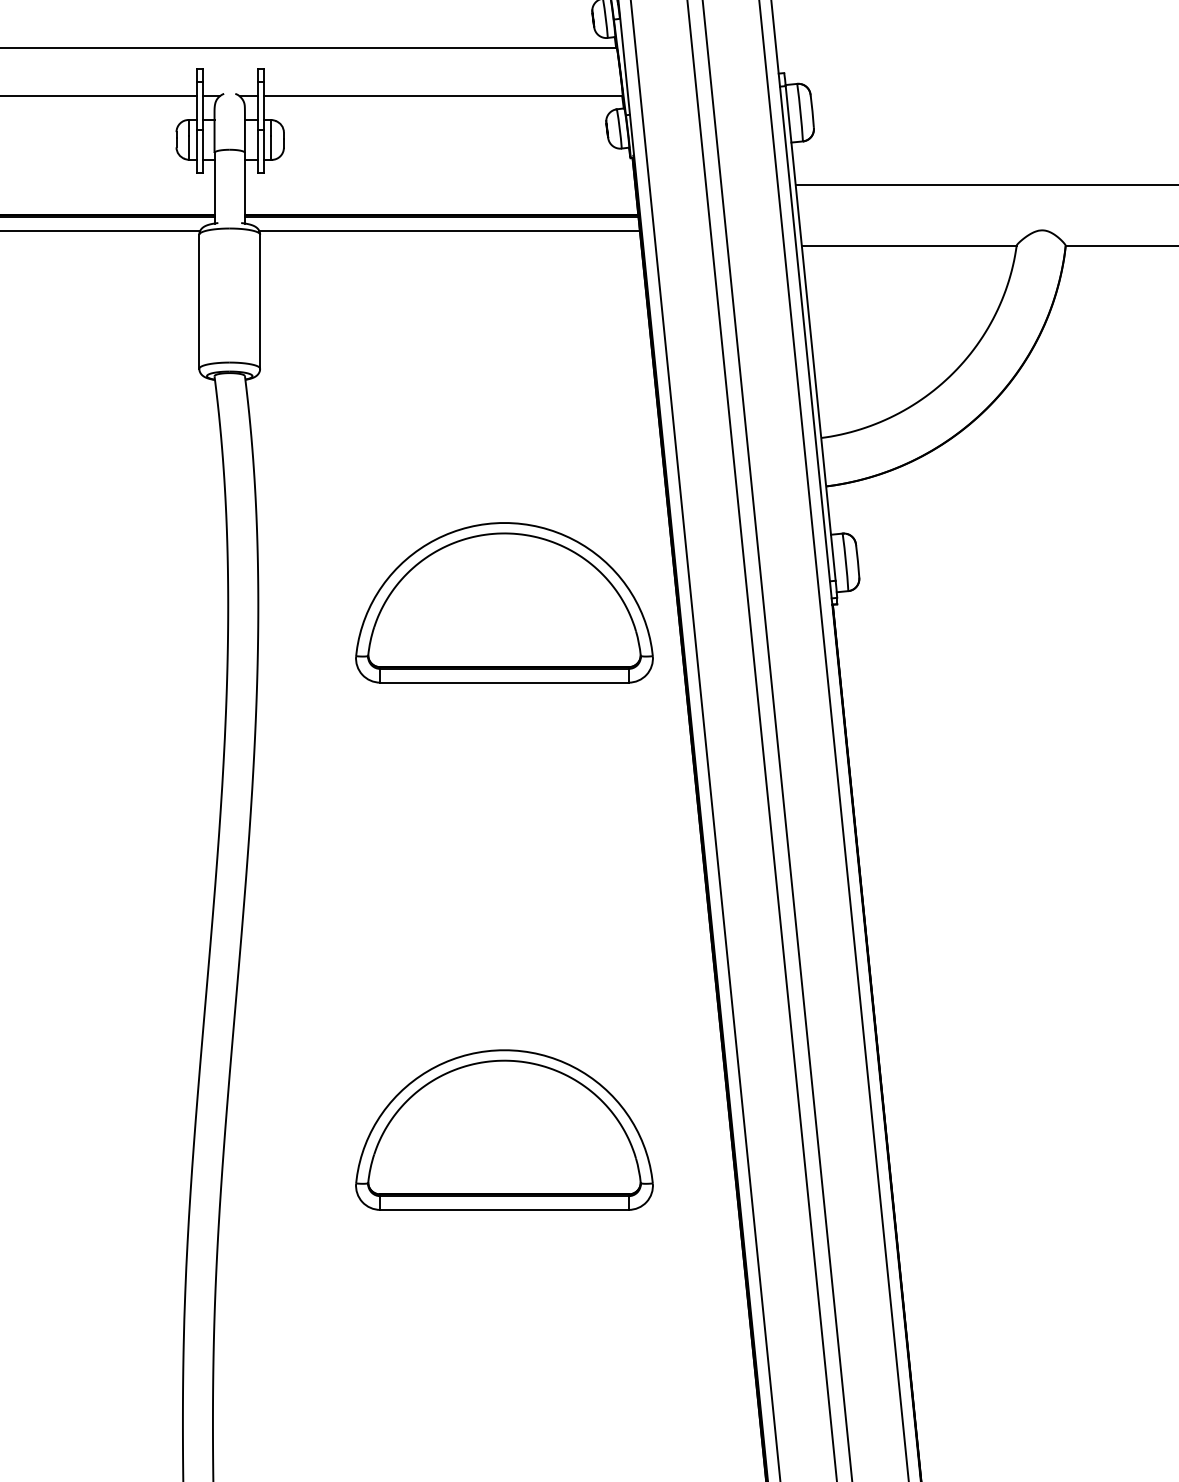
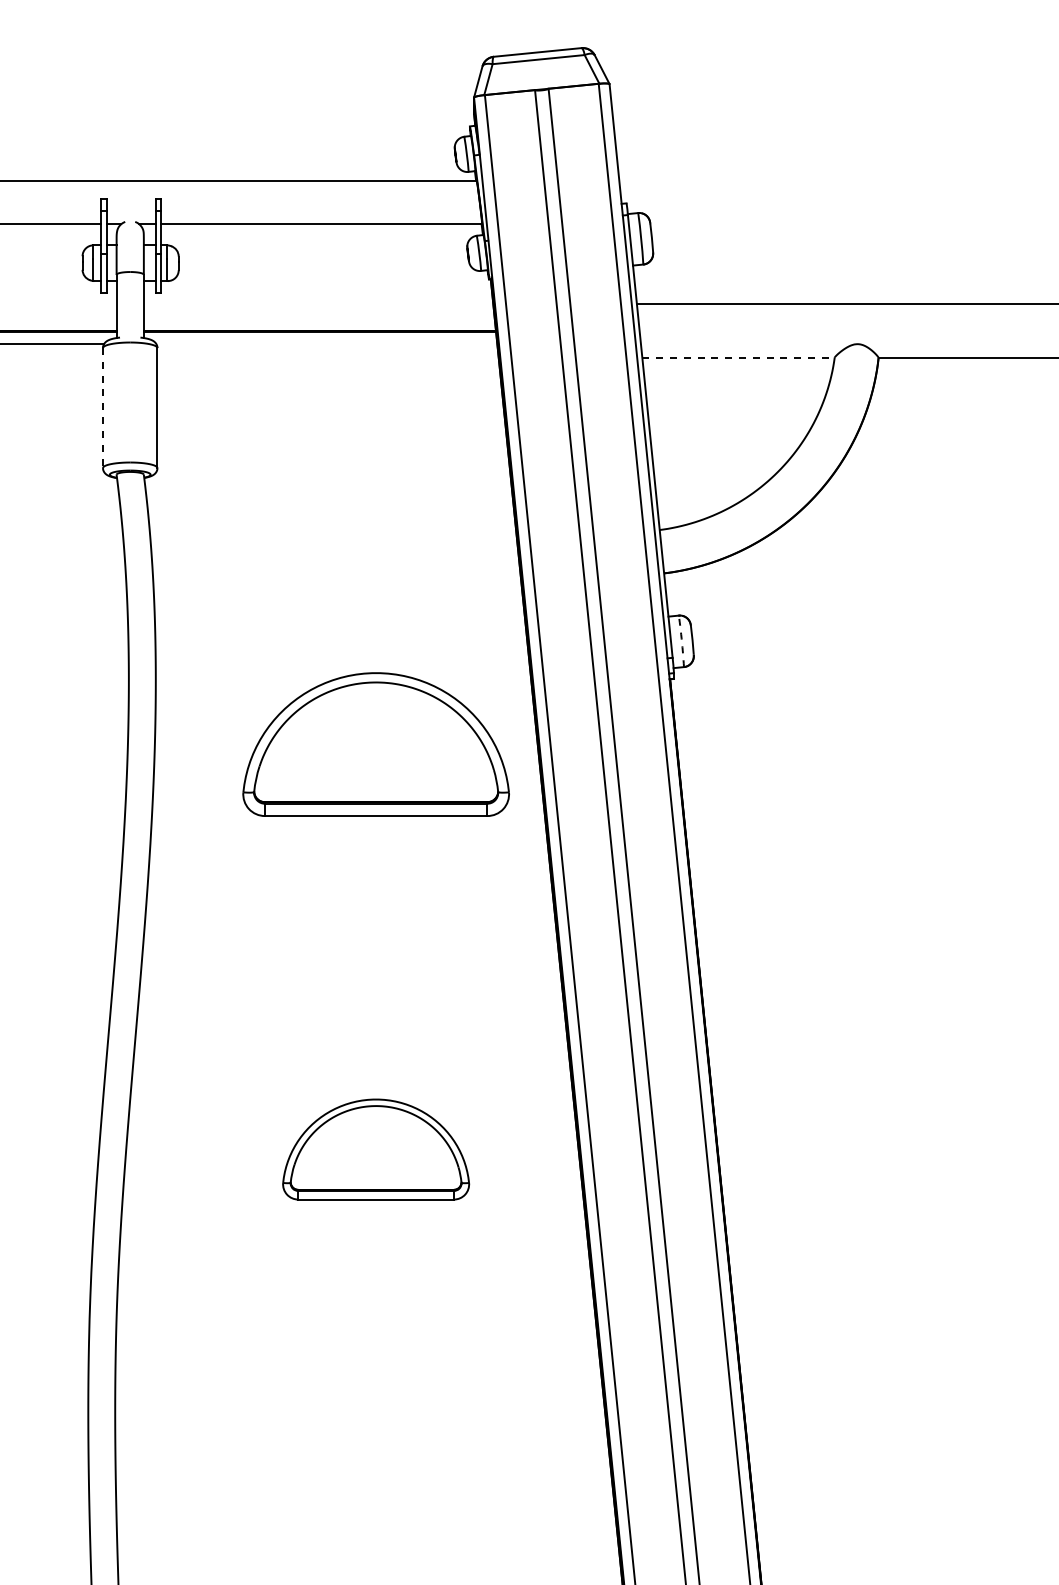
line: (448, 230) -> (326, 344), removed
line: (910, 246) -> (739, 358), solid -> dashed
line: (199, 302) -> (103, 408), solid -> dashed
arc: (845, 562) -> (681, 641), solid -> dashed
part: (503, 602) -> (375, 744), moved
part: (503, 1130) -> (375, 1149), size x0.7

